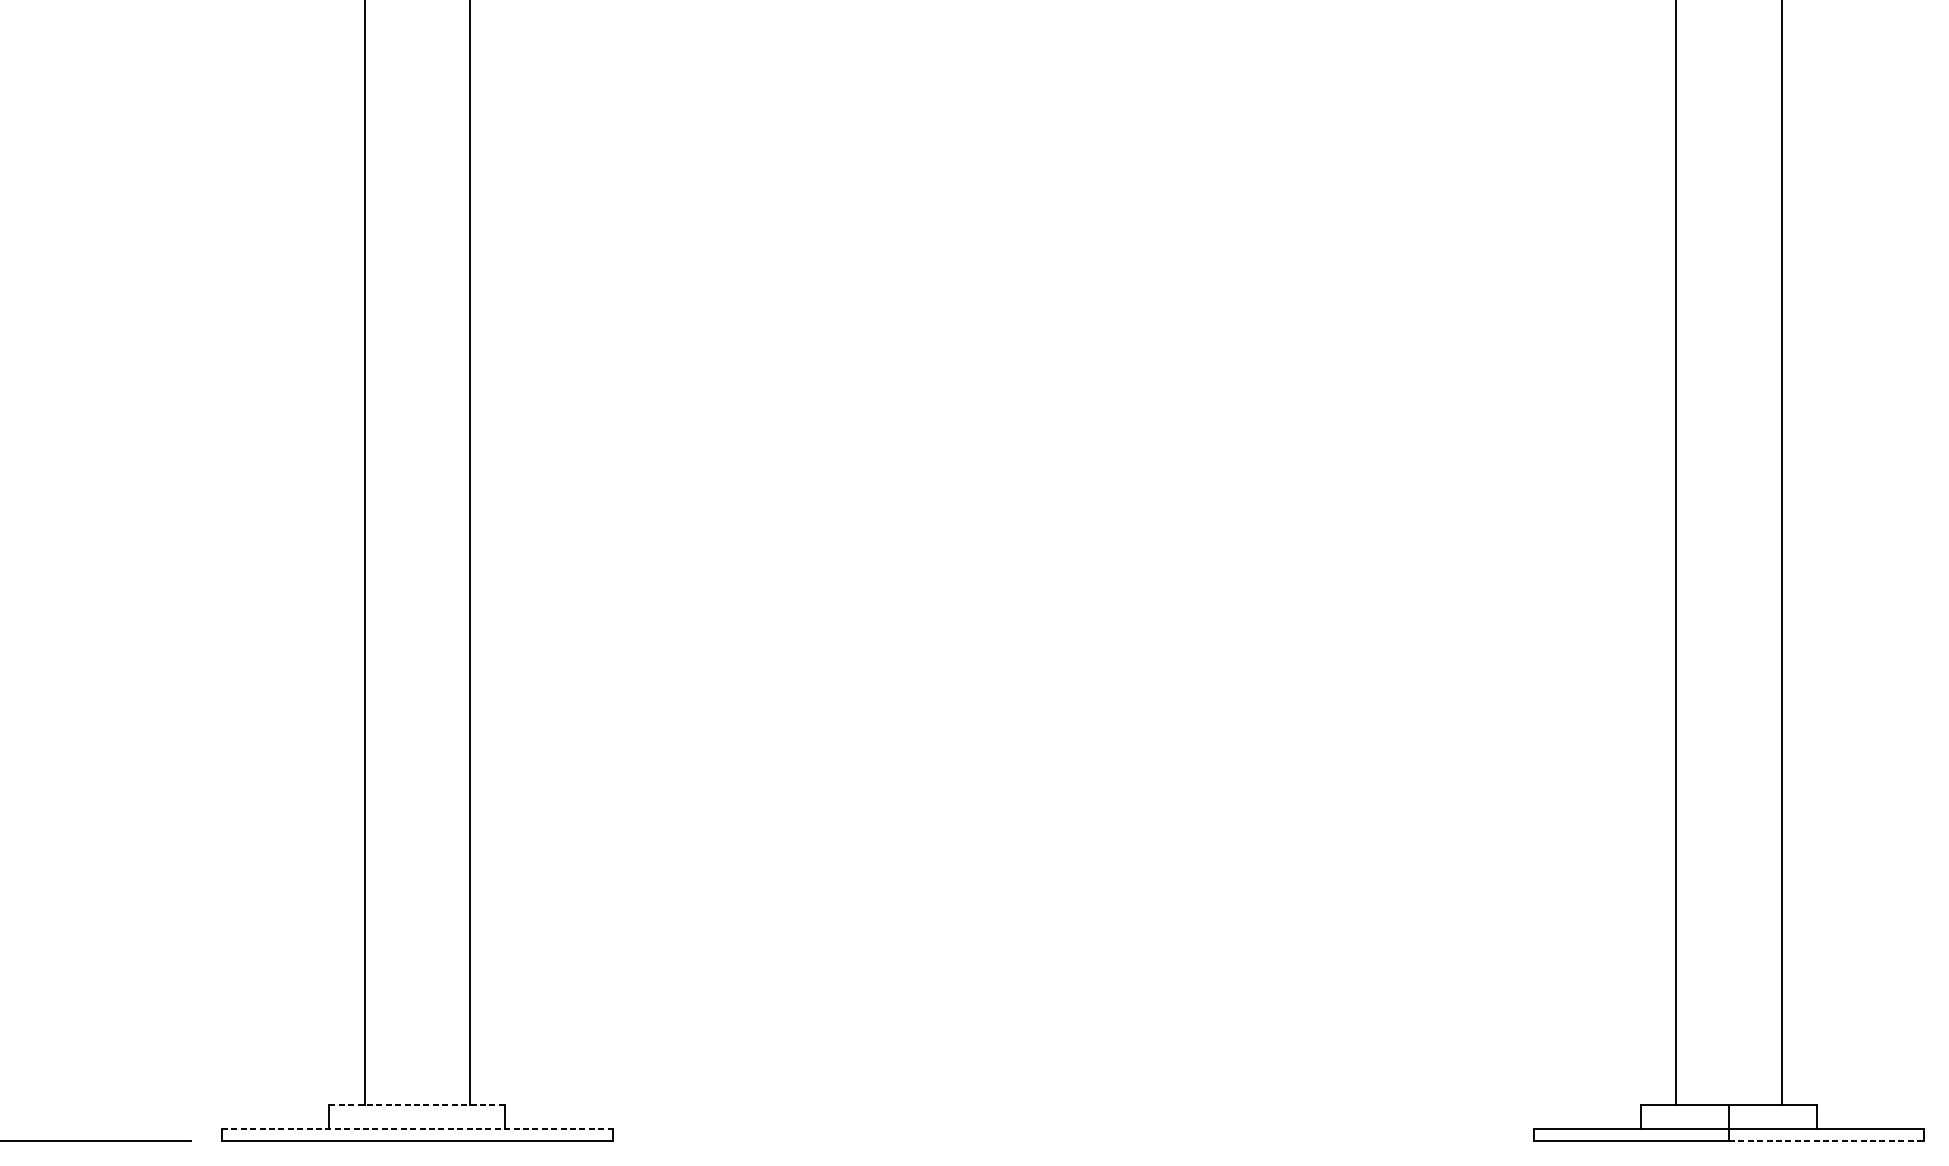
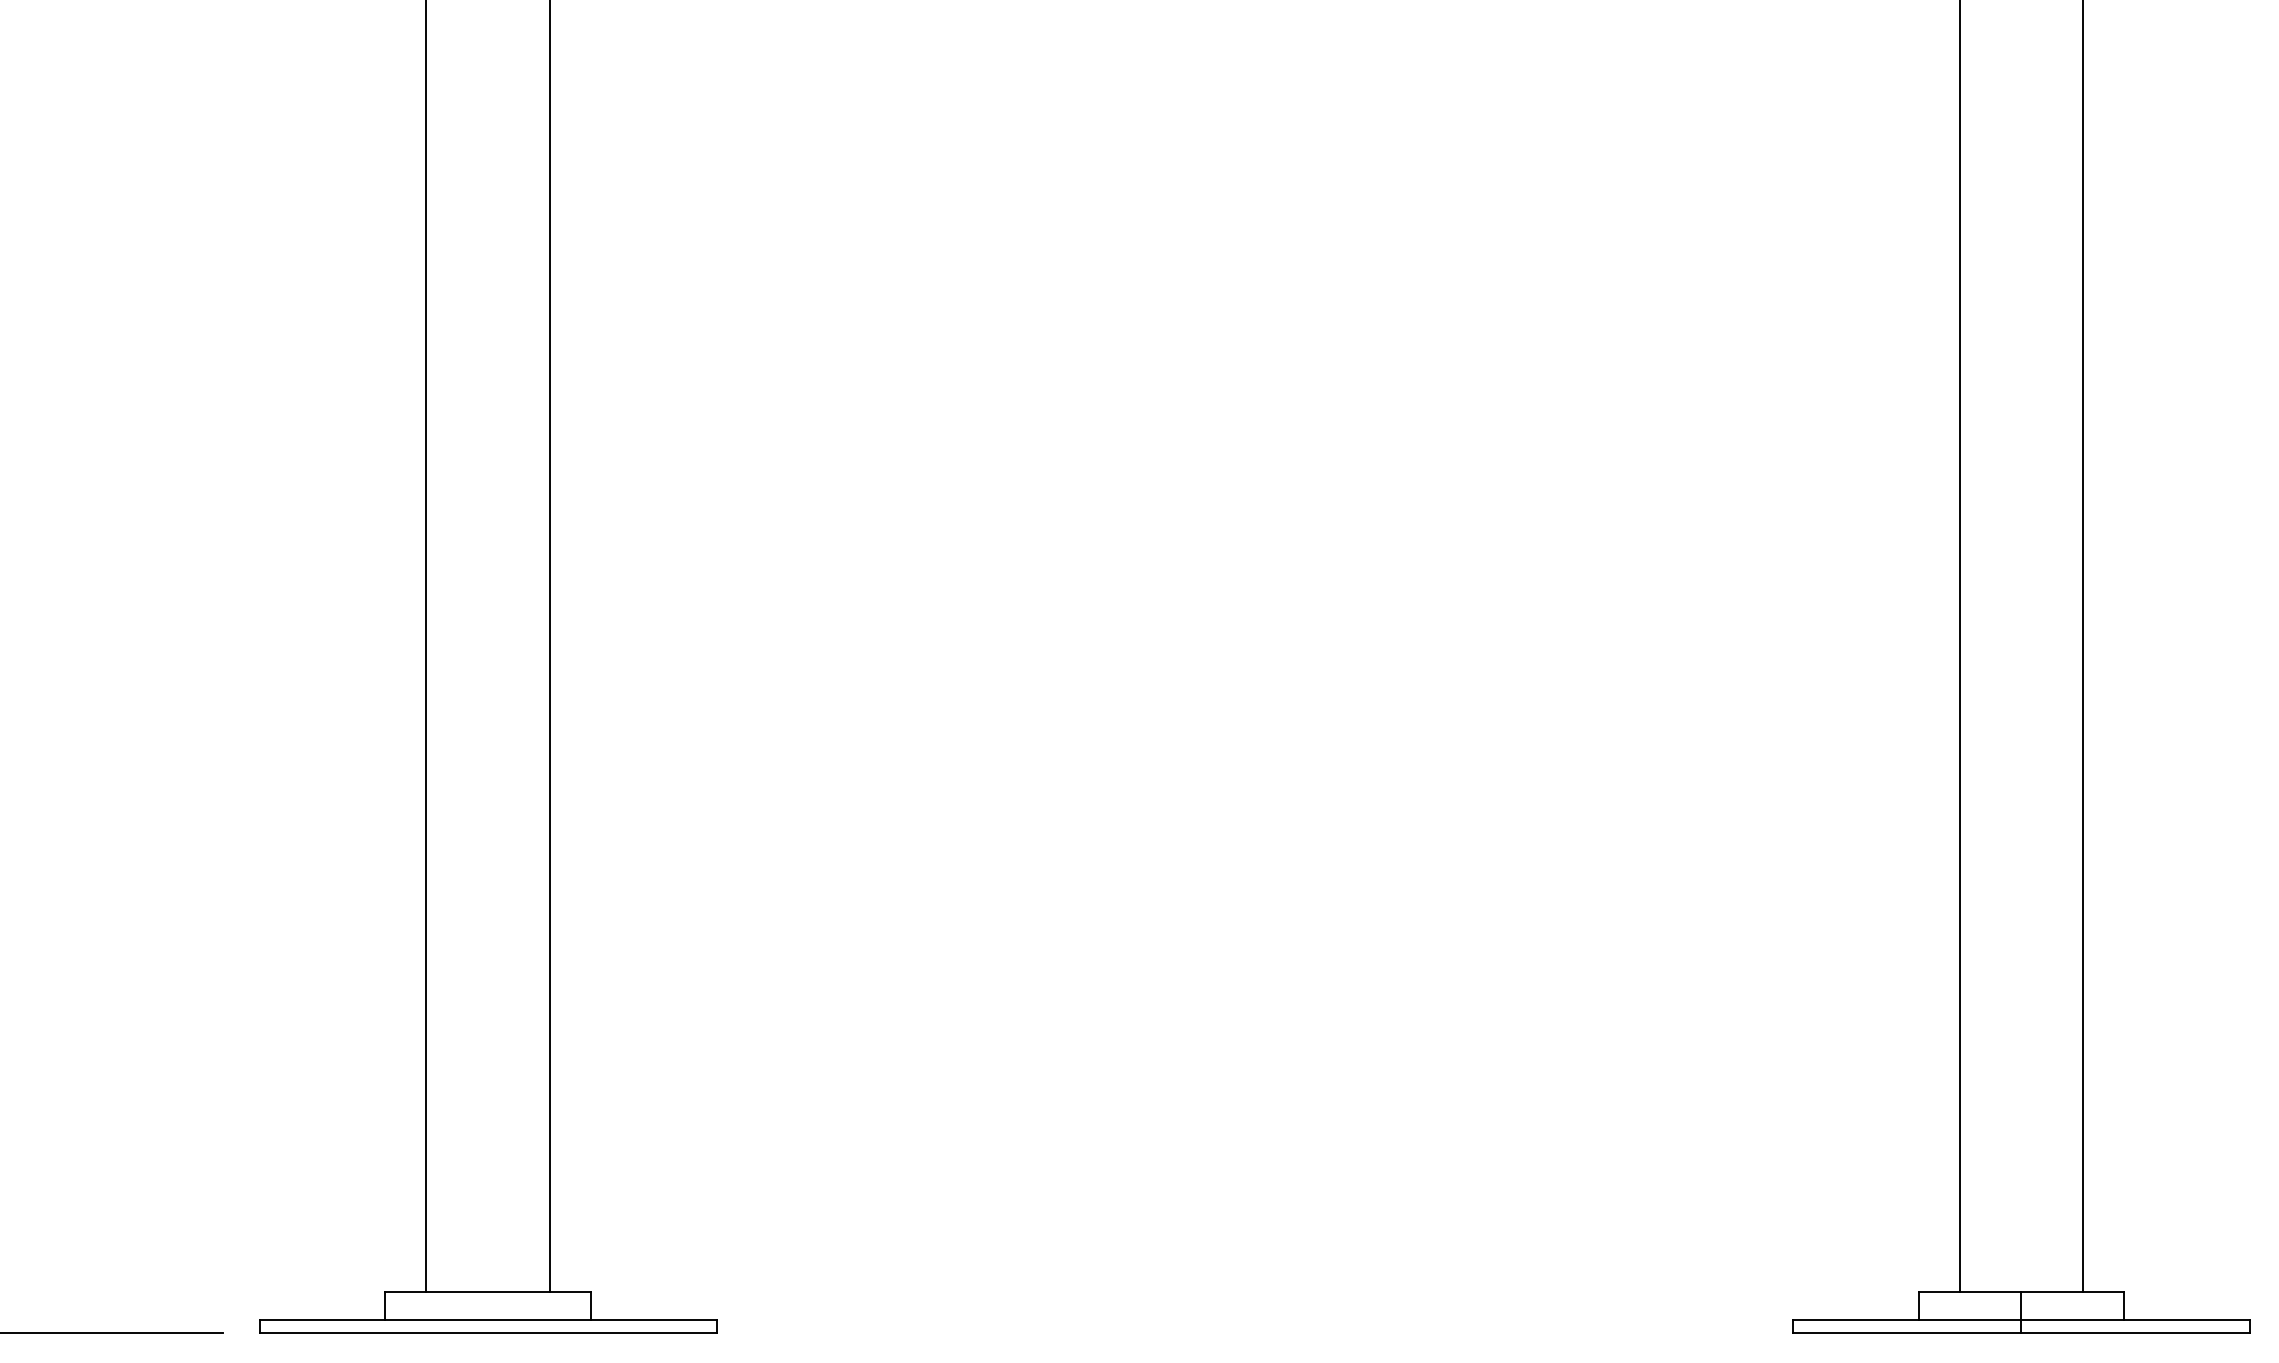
line: (417, 1105) -> (488, 1292), dashed -> solid
line: (417, 1128) -> (488, 1319), dashed -> solid
line: (1827, 1140) -> (2136, 1333), dashed -> solid

